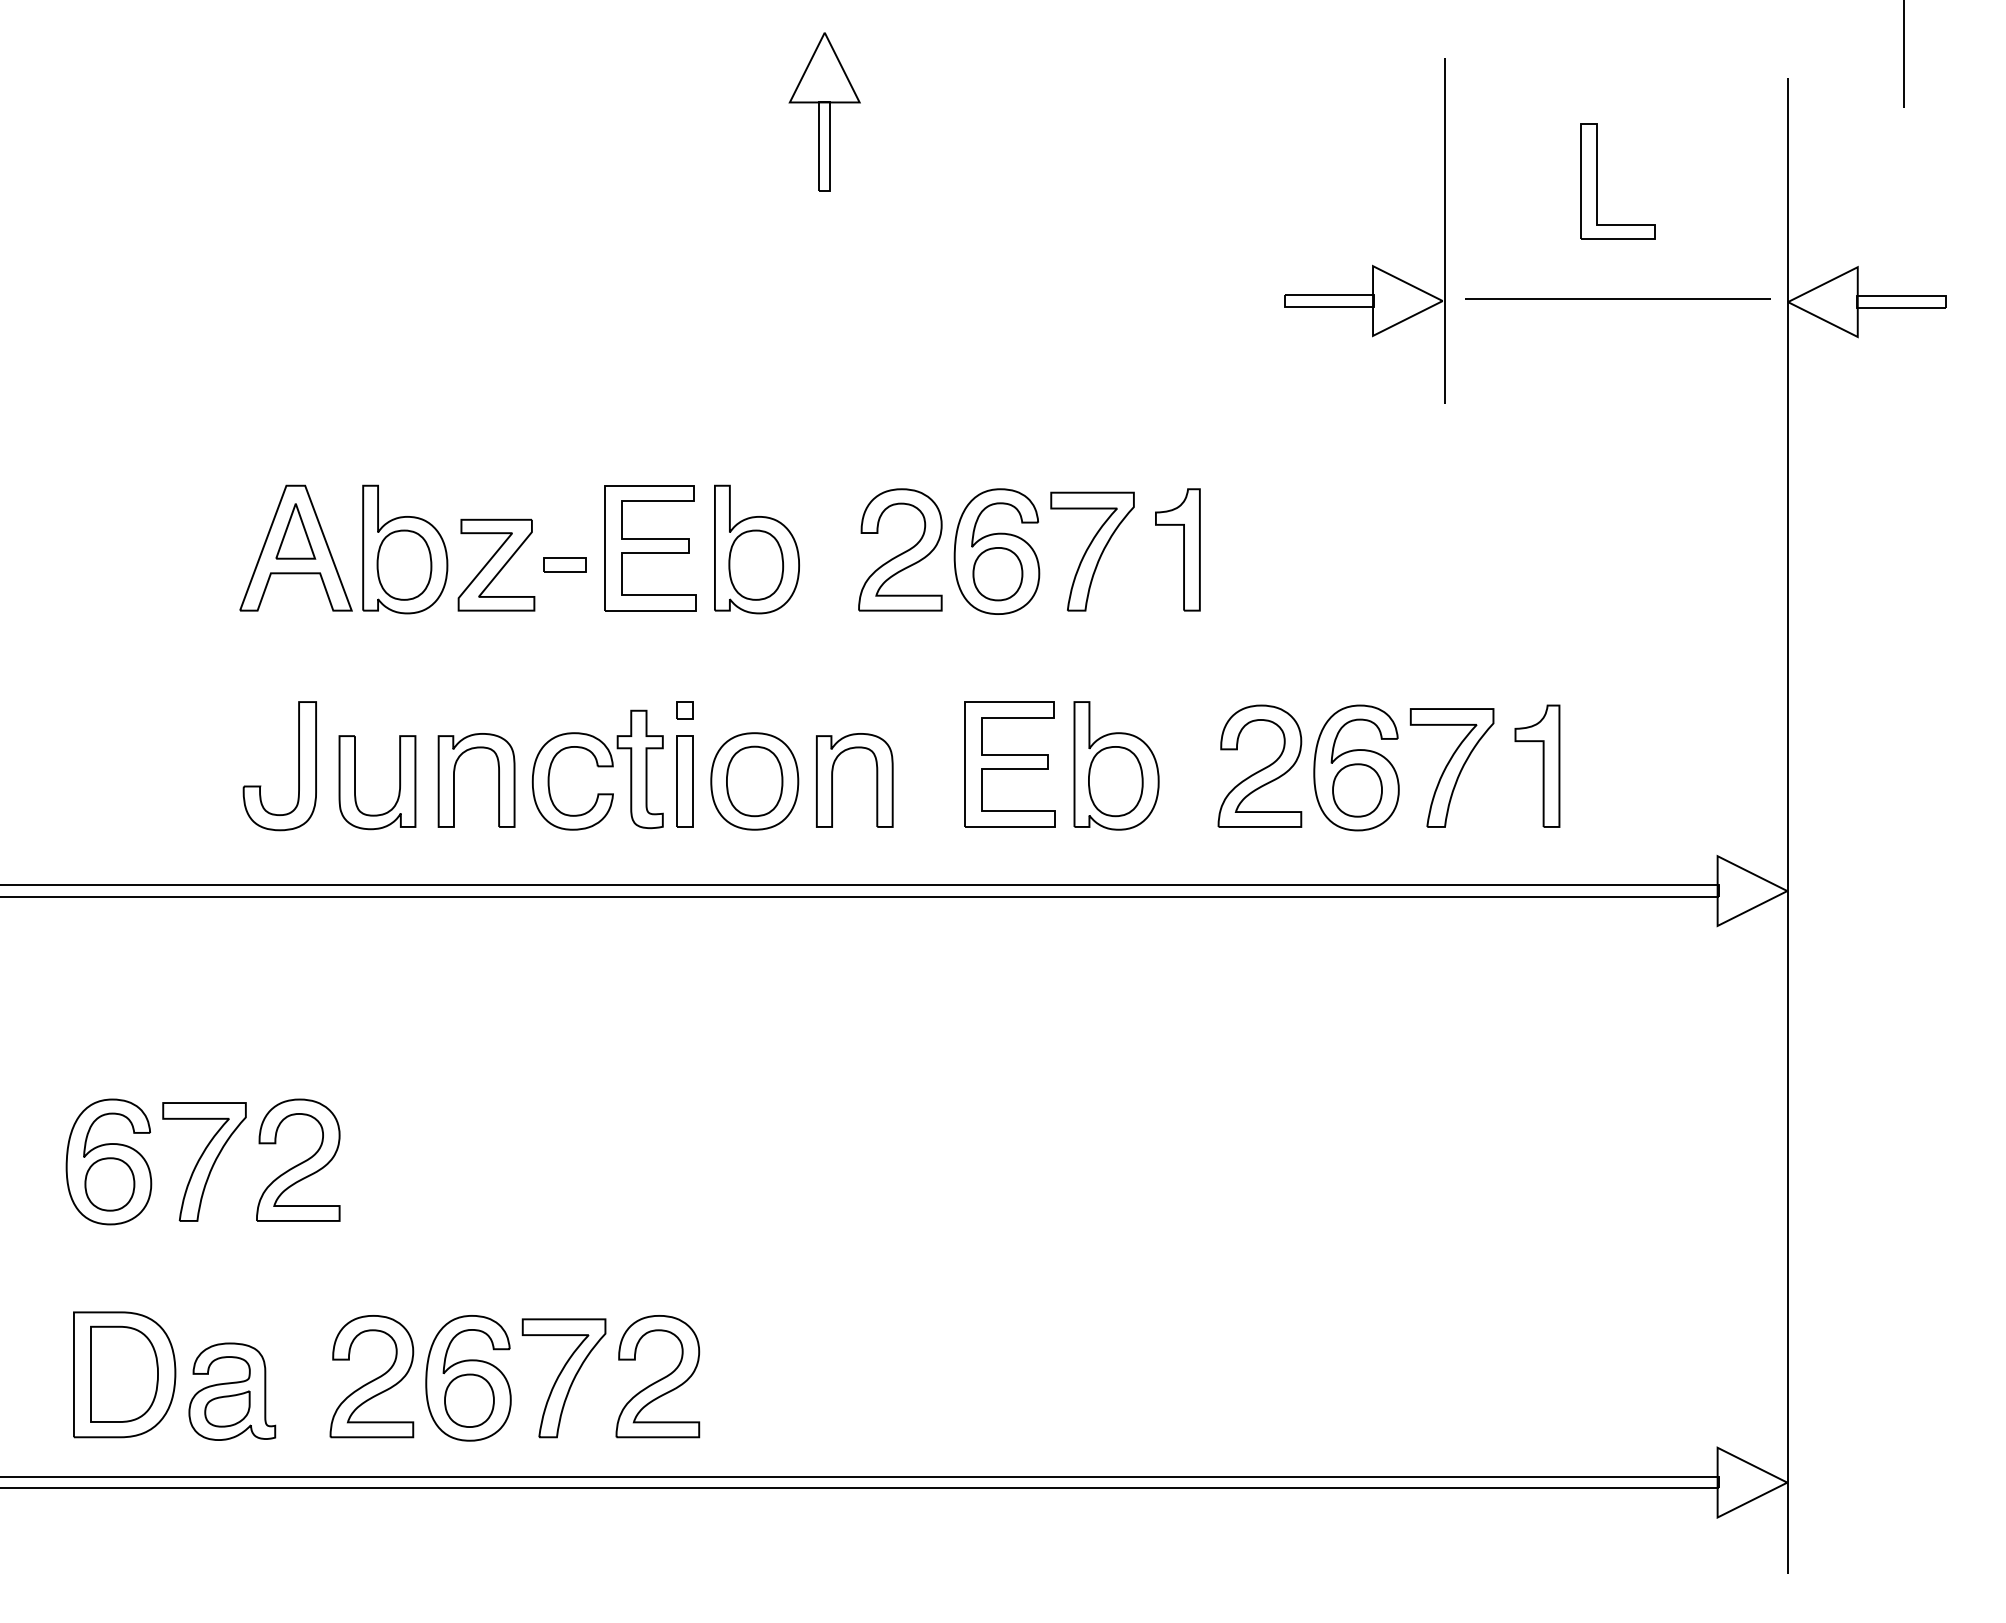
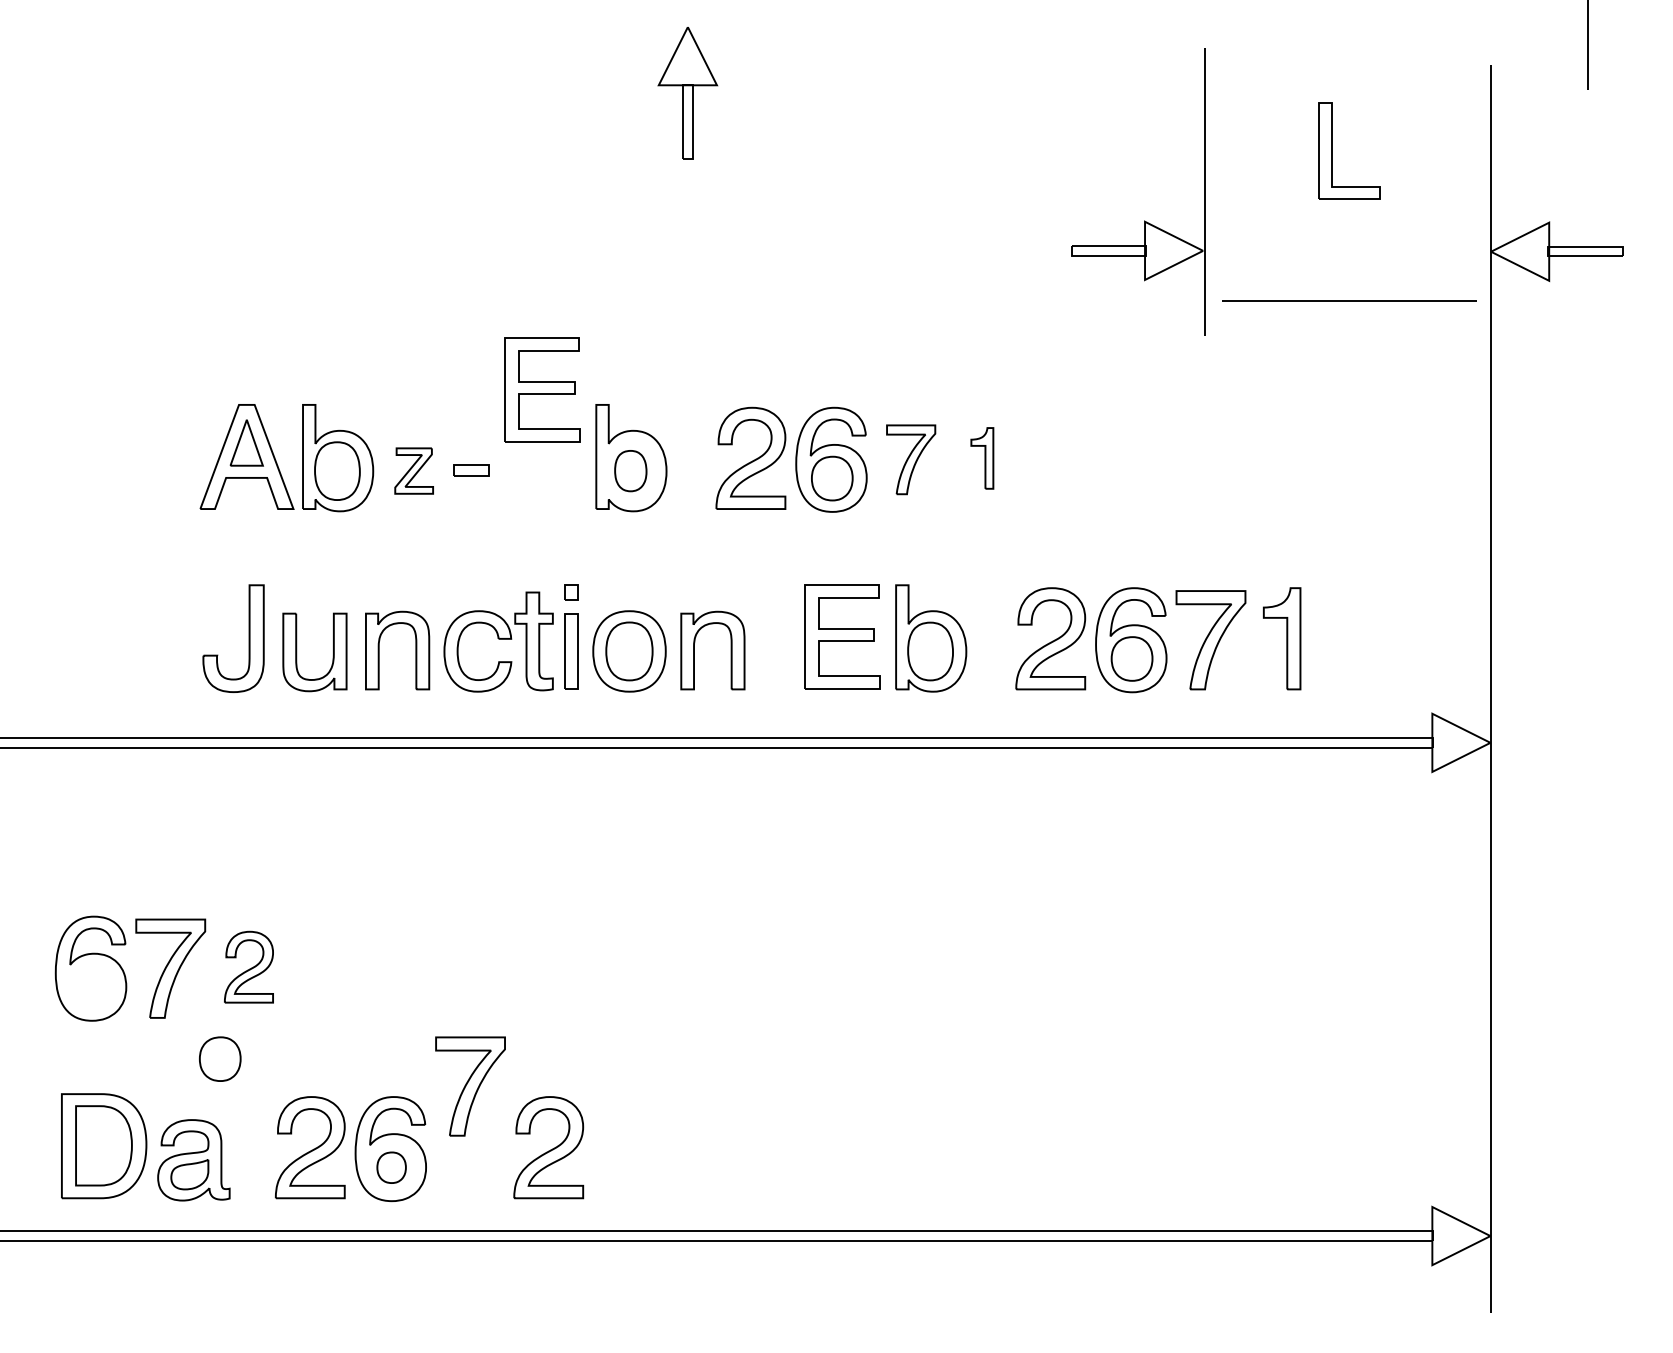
line: (1617, 298) -> (1348, 300), moved
part: (650, 548) -> (542, 390), moved
part: (1177, 549) -> (981, 458), size x0.6
part: (1092, 551) -> (911, 459), size x0.7
part: (496, 564) -> (414, 470), size x0.6
part: (756, 564) -> (630, 470), size x0.7
part: (298, 1159) -> (249, 966), size x0.7
part: (109, 1184) -> (219, 1059), moved
part: (563, 1378) -> (470, 1086), moved
part: (469, 1400) -> (391, 1167), size x0.7

